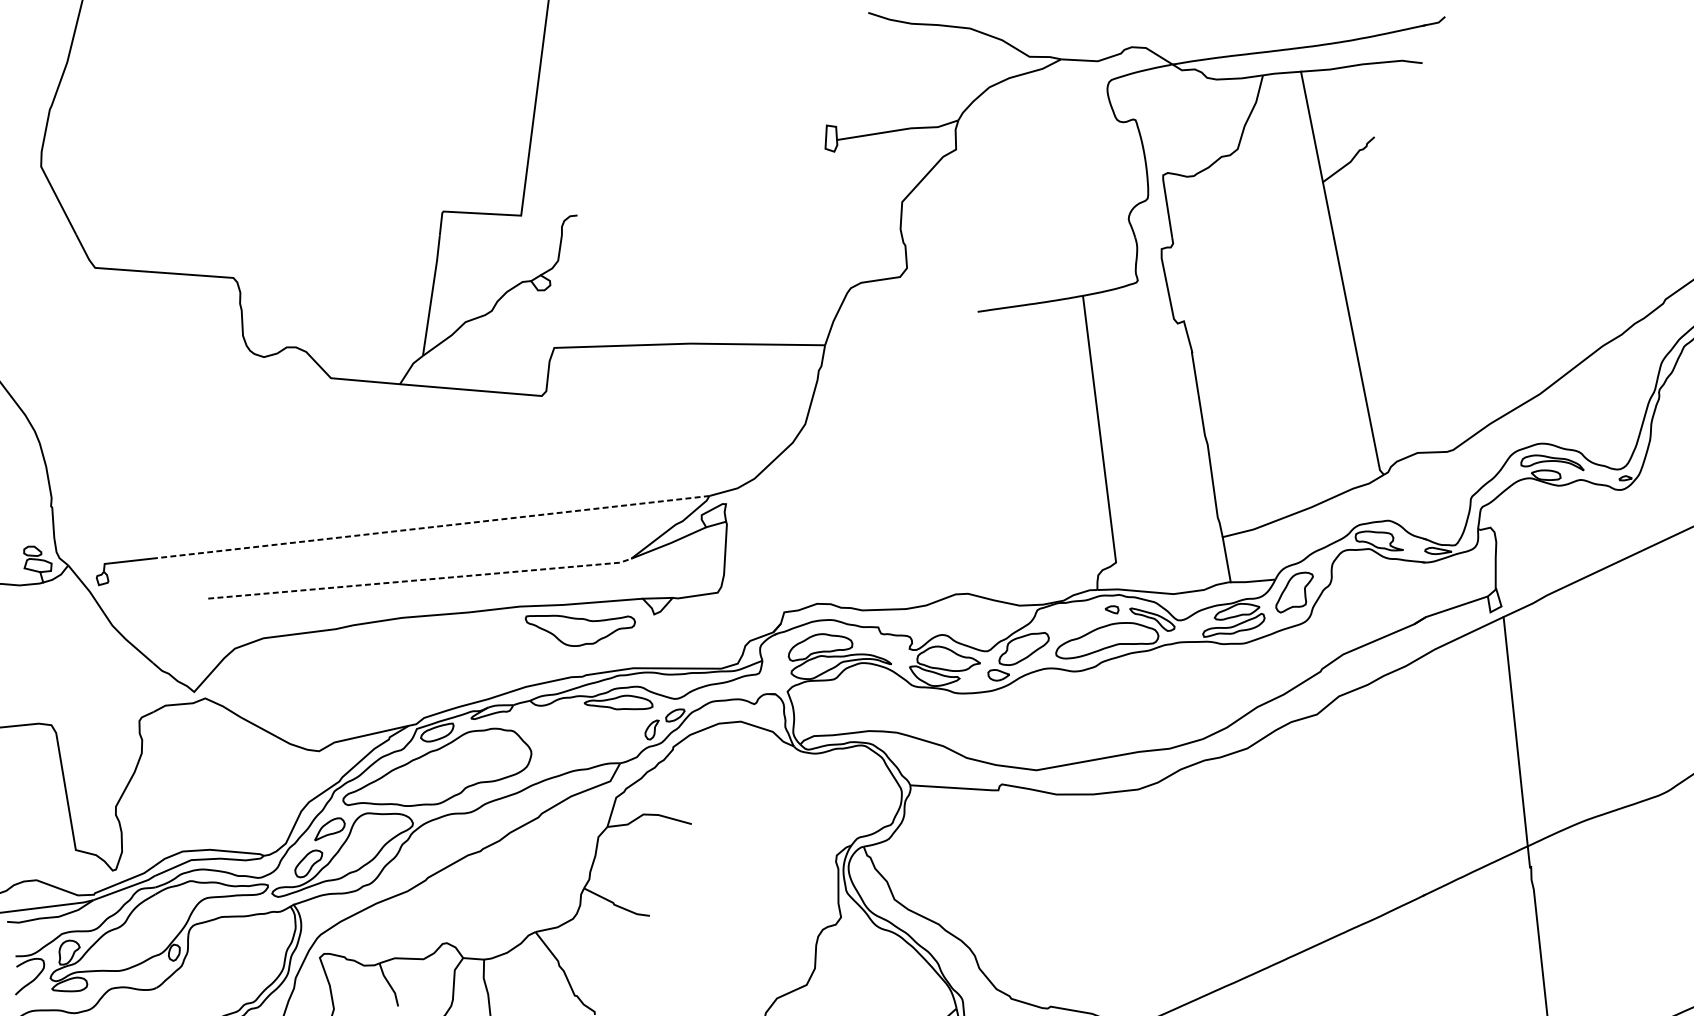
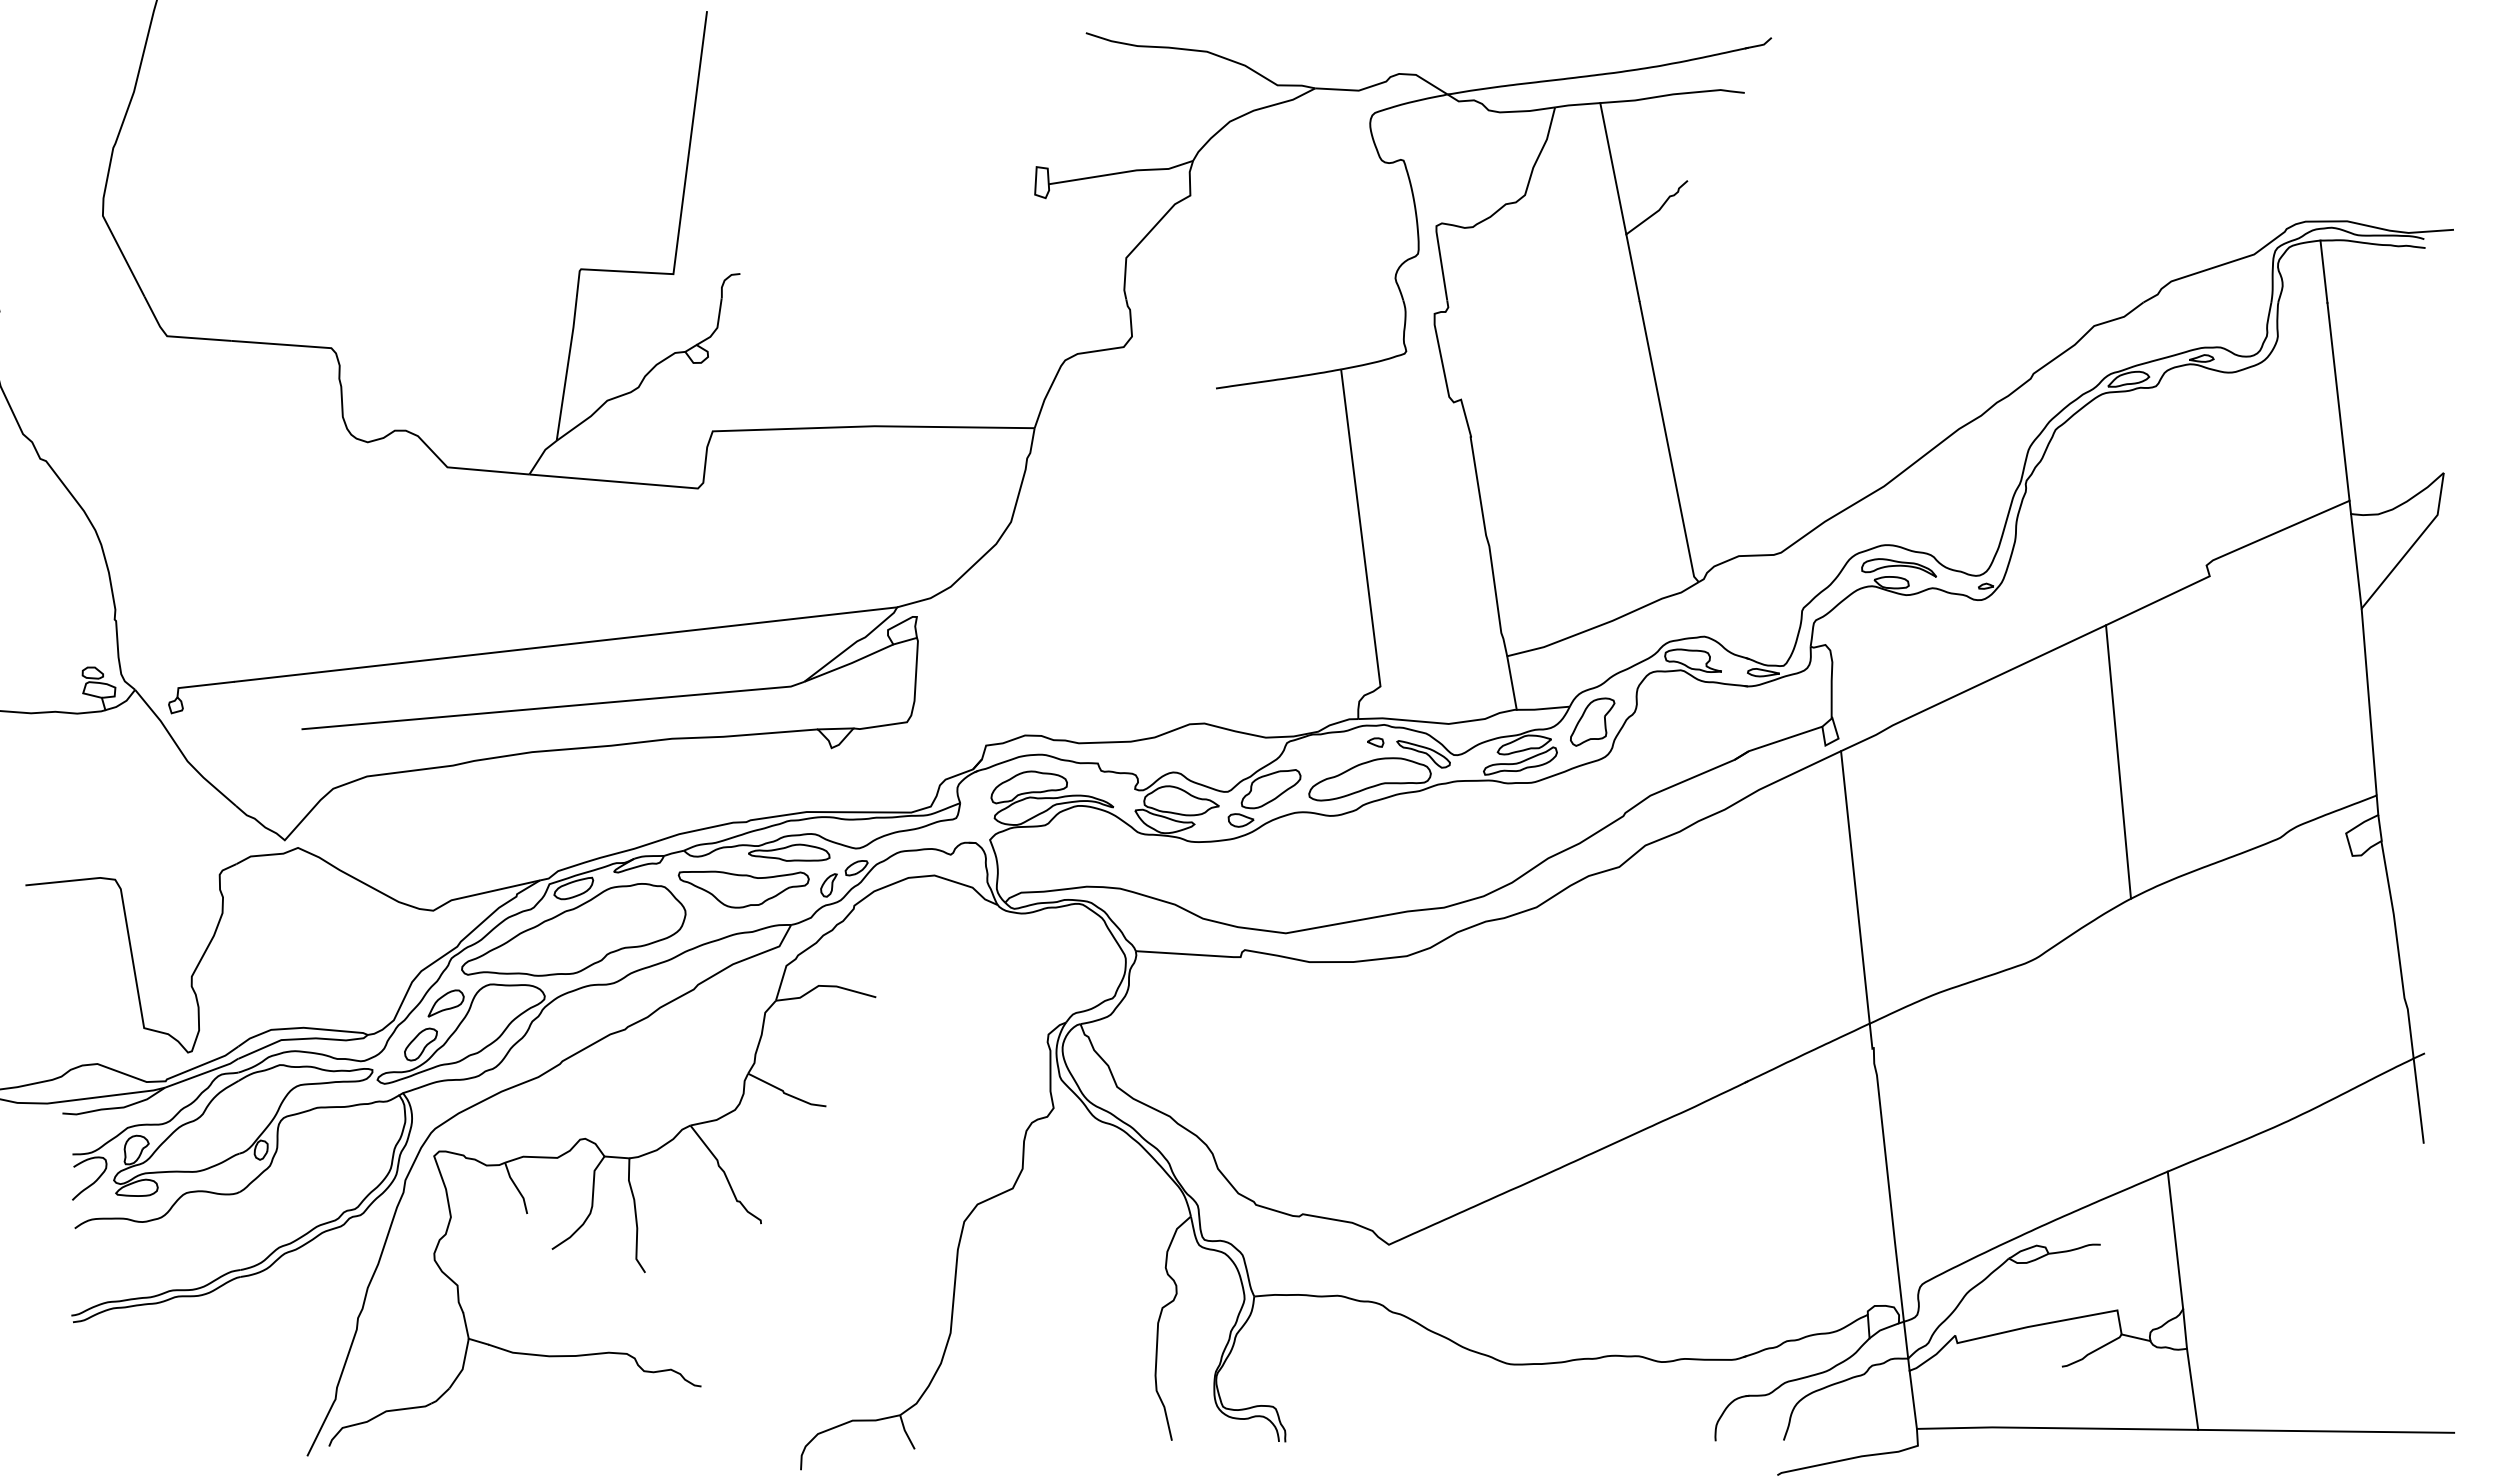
line: (431, 527) -> (566, 644), dashed -> solid
line: (421, 580) -> (554, 707), dashed -> solid
part: (580, 630) -> (743, 889), moved

